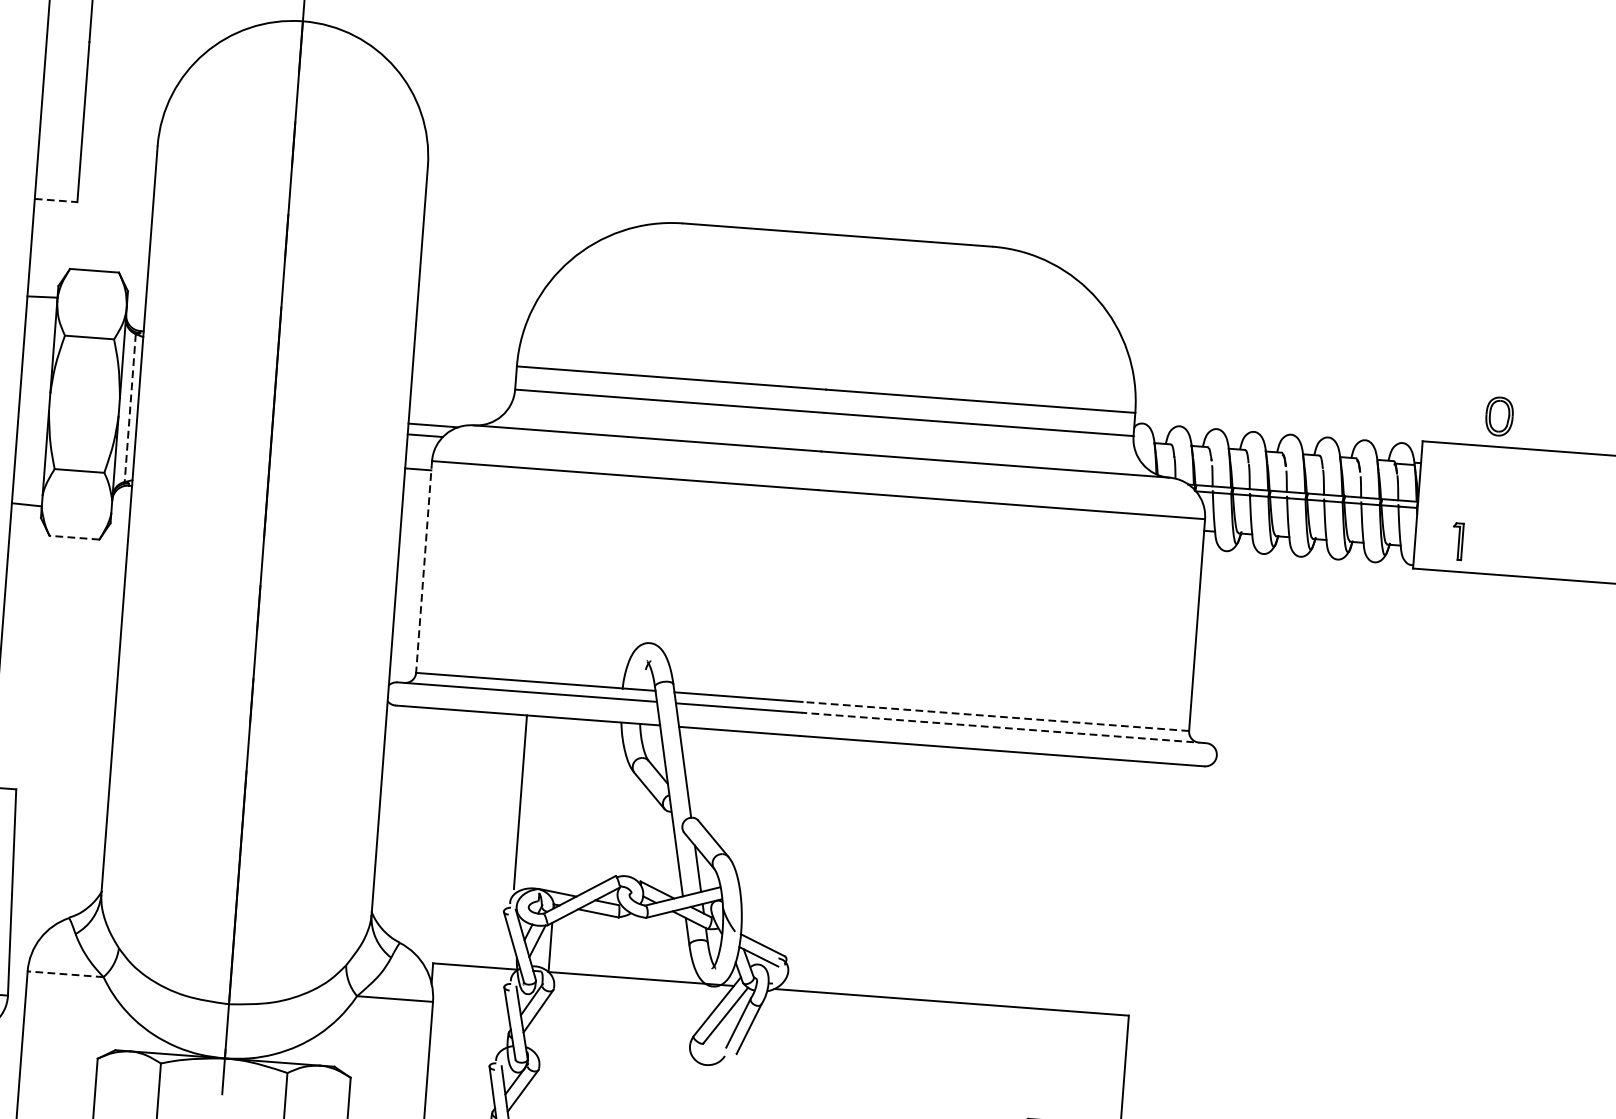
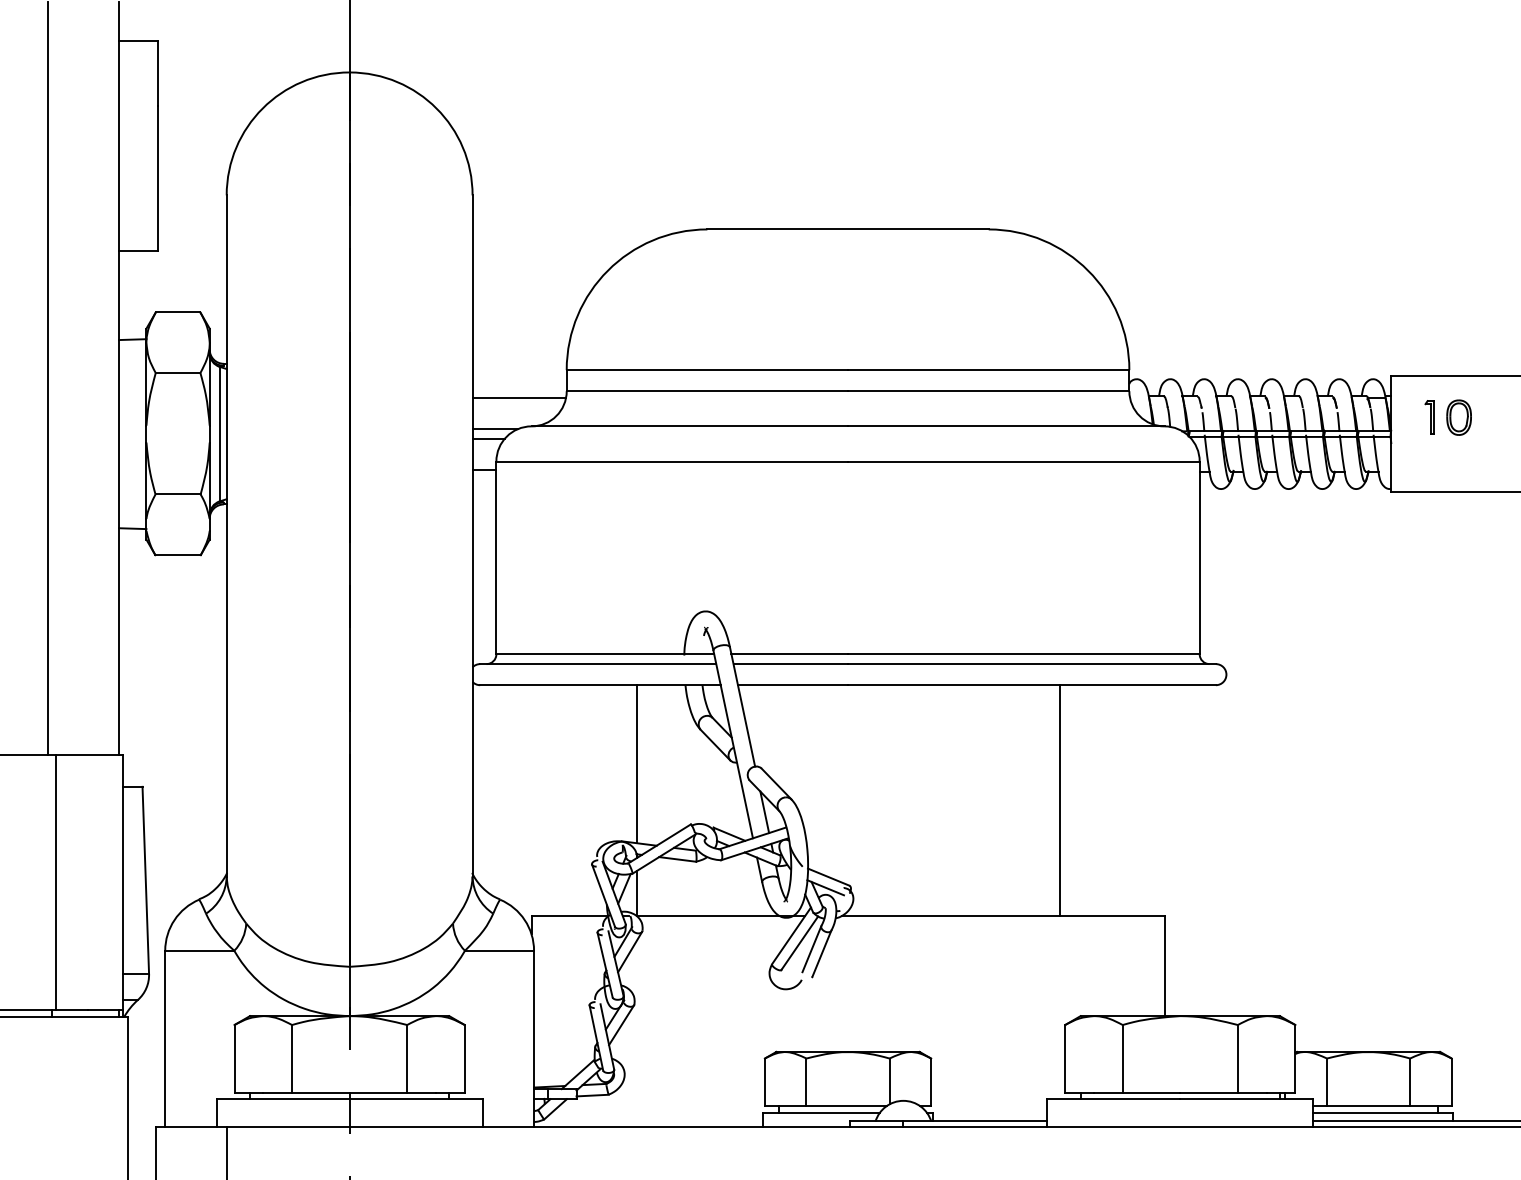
line: (57, 200) -> (139, 251), dashed -> solid
line: (462, 393) -> (519, 398), added
line: (129, 408) -> (219, 434), dashed -> solid
part: (1498, 416) -> (1458, 417), moved
line: (74, 538) -> (178, 555), dashed -> solid
part: (1457, 541) -> (1429, 417), moved
line: (424, 567) -> (496, 558), dashed -> solid
line: (995, 716) -> (1023, 654), dashed -> solid
line: (1003, 728) -> (1031, 664), dashed -> solid
line: (520, 802) -> (636, 764), moved
line: (1022, 880) -> (1059, 800), added
line: (65, 973) -> (199, 950), dashed -> solid

